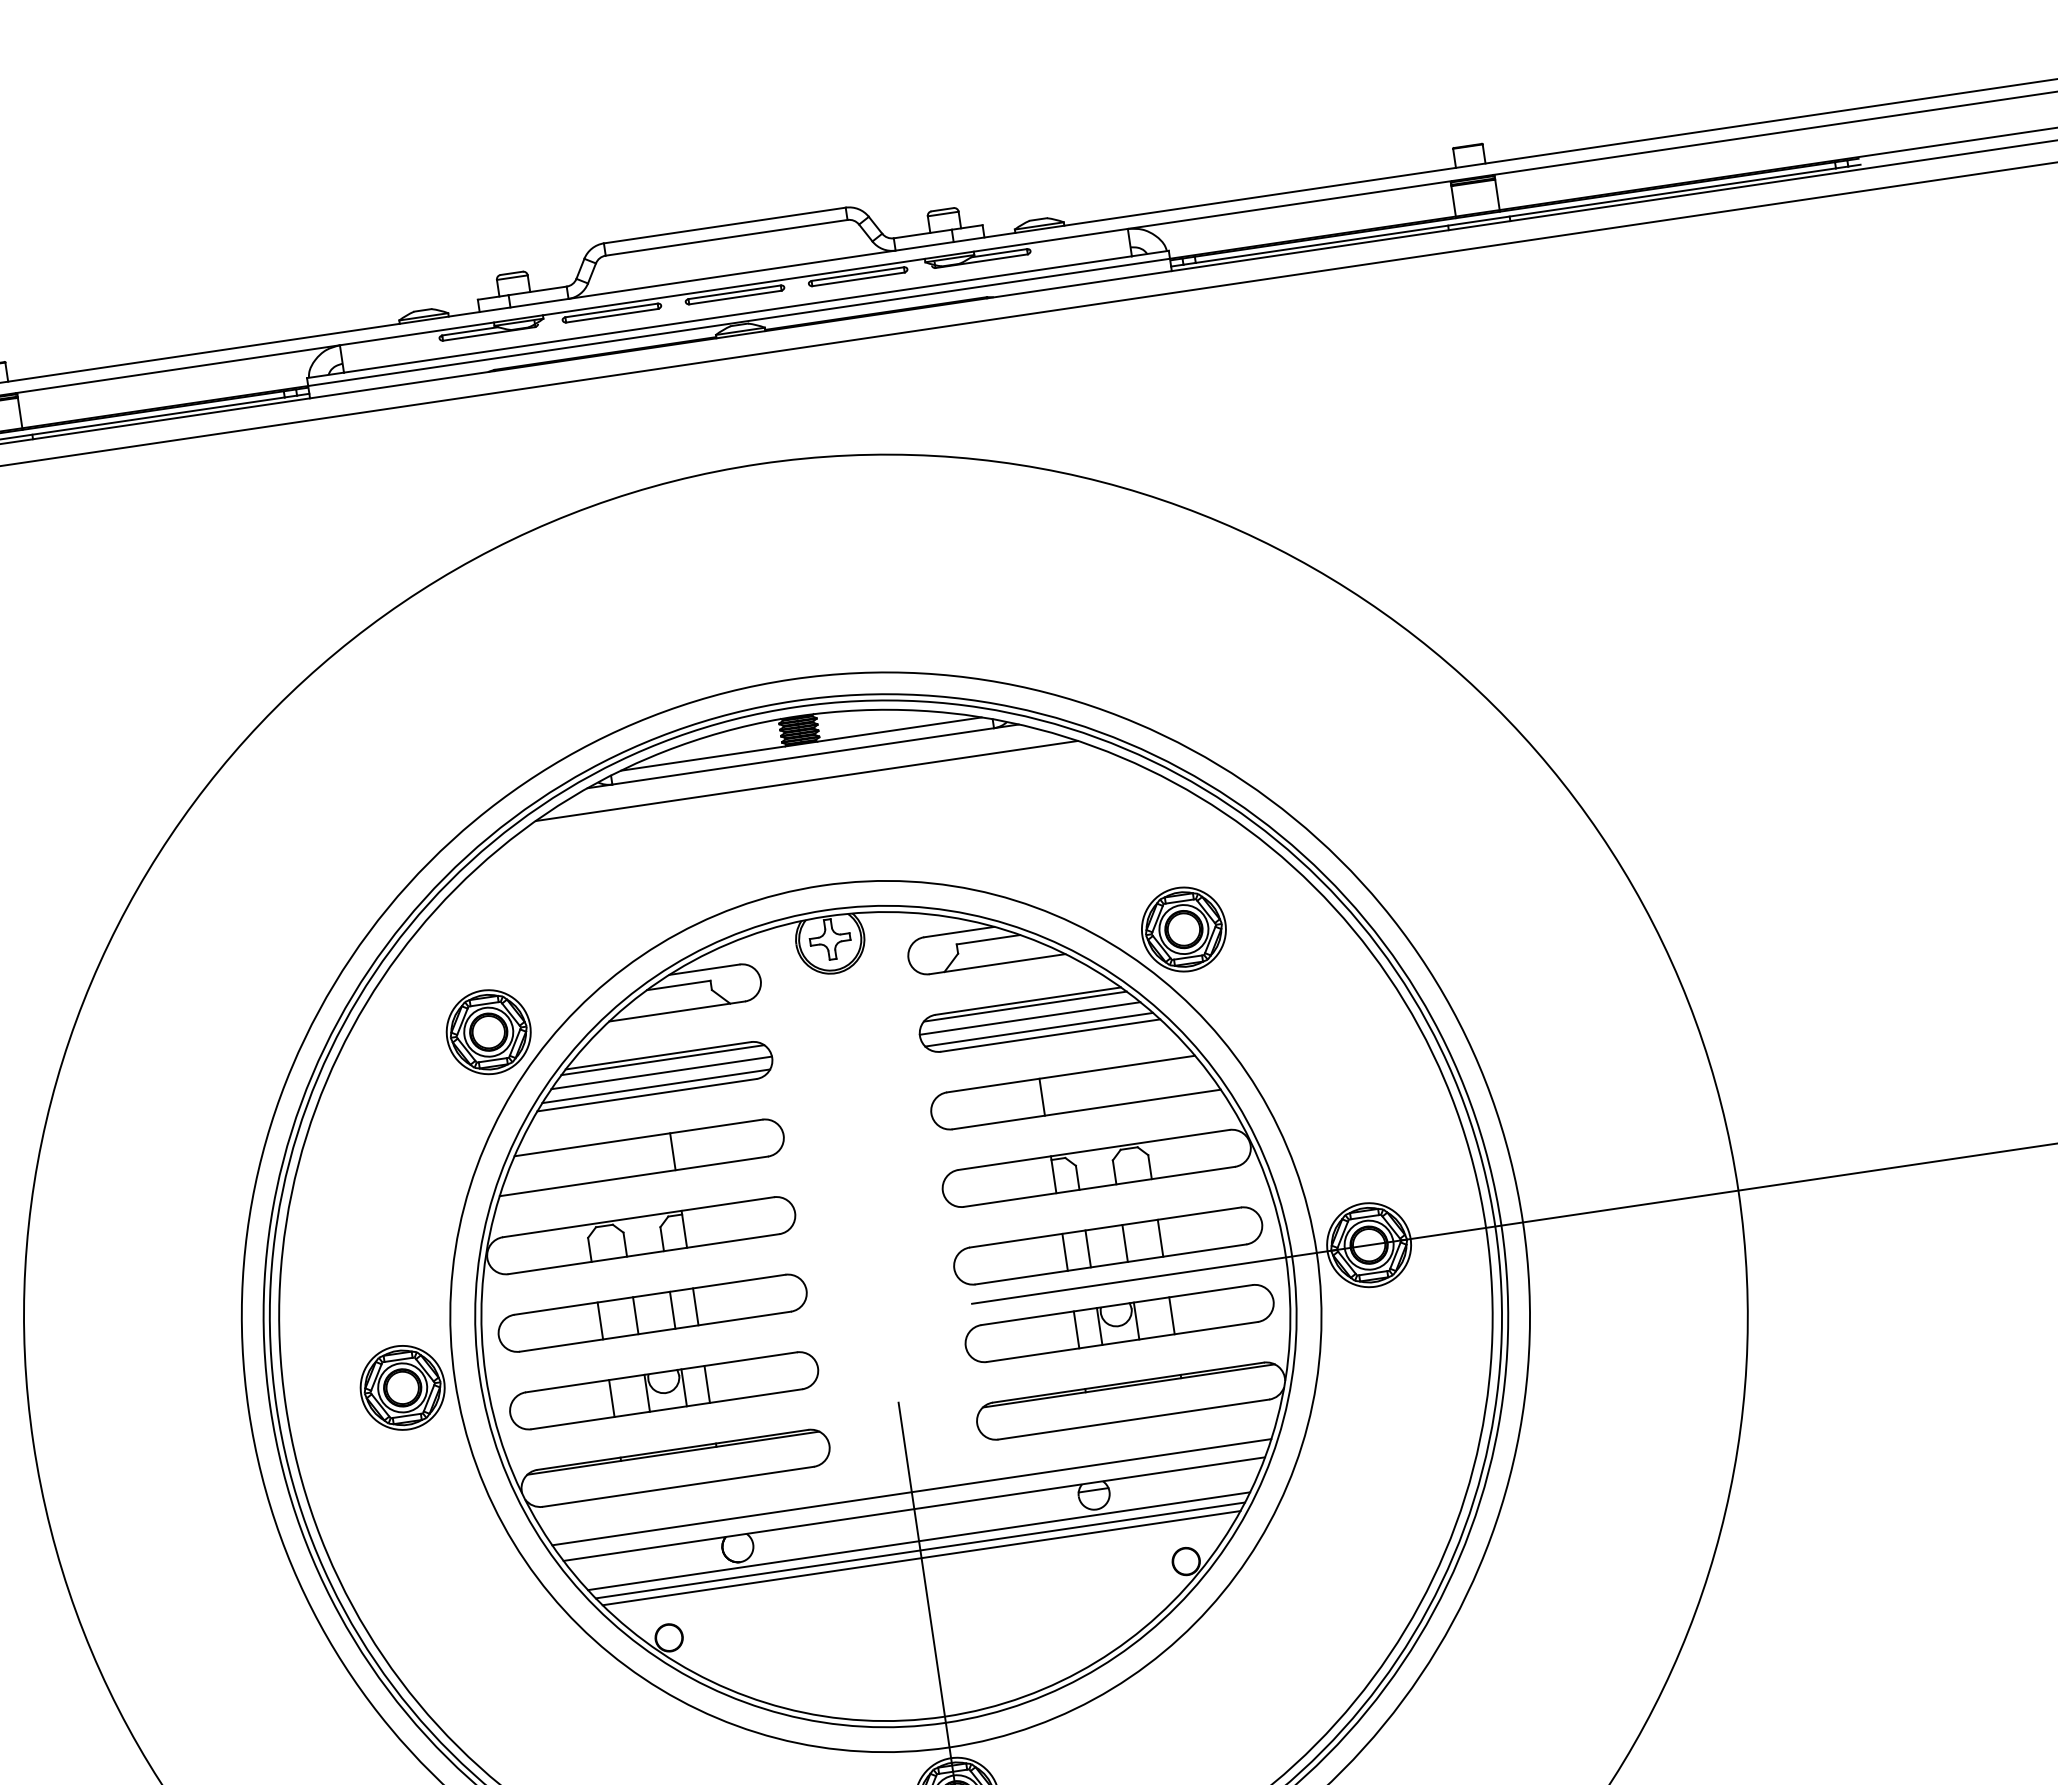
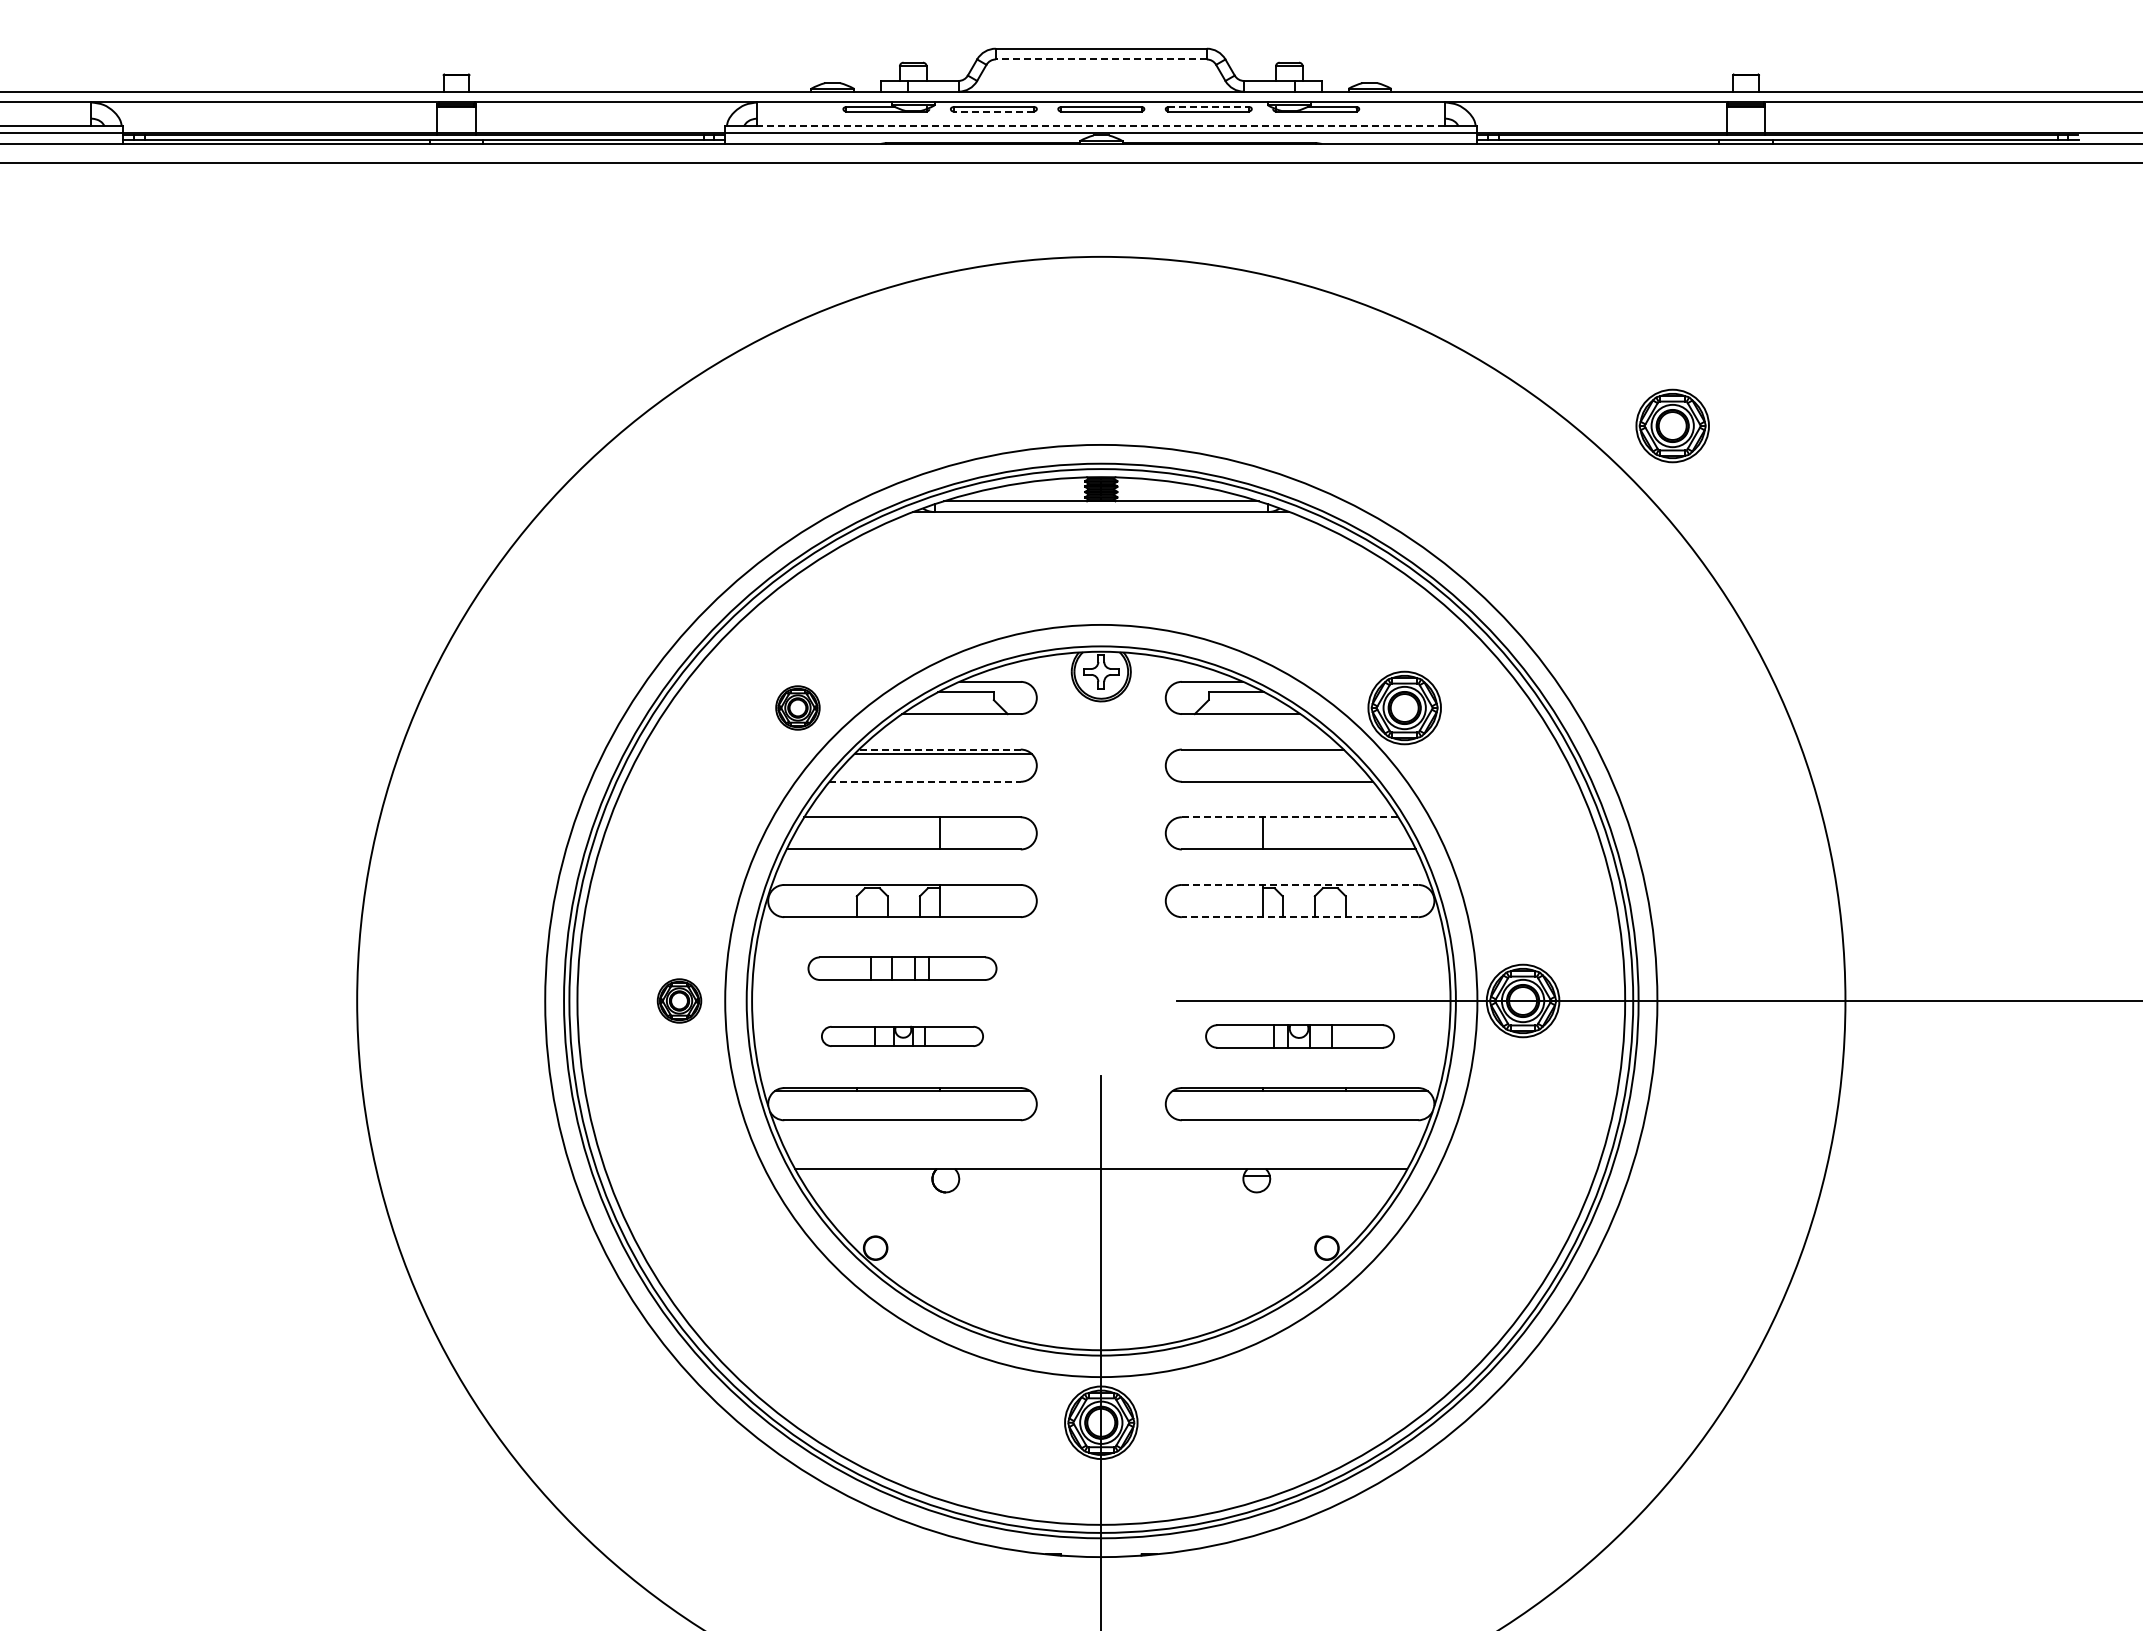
line: (726, 237) -> (1101, 59), solid -> dashed
line: (858, 274) -> (1209, 107), solid -> dashed
line: (738, 314) -> (1101, 126), solid -> dashed
line: (611, 315) -> (993, 111), solid -> dashed
part: (1442, 560) -> (1672, 425), added
line: (805, 781) -> (1100, 533), removed
line: (1025, 1006) -> (1259, 753), removed
line: (1029, 1018) -> (1261, 764), removed
line: (1039, 1029) -> (1268, 775), removed
part: (488, 1031) -> (797, 707), size x0.6
line: (657, 1055) -> (939, 749), solid -> dashed
line: (661, 1072) -> (940, 764), removed
line: (1071, 1074) -> (1290, 817), solid -> dashed
line: (655, 1086) -> (933, 775), removed
line: (647, 1094) -> (925, 781), solid -> dashed
line: (1094, 1149) -> (1300, 884), solid -> dashed
line: (1098, 1187) -> (1299, 917), solid -> dashed
part: (1107, 1245) -> (1299, 968), removed
part: (652, 1312) -> (902, 968), size x0.7
part: (1118, 1323) -> (1299, 1036), size x0.7
part: (402, 1387) -> (679, 1000), size x0.6
part: (664, 1390) -> (902, 1036), size x0.6
line: (912, 1492) -> (1101, 1154), removed
line: (919, 1541) -> (1101, 1197), removed
line: (919, 1550) -> (1100, 1205), removed
line: (920, 1557) -> (1100, 1211), removed

